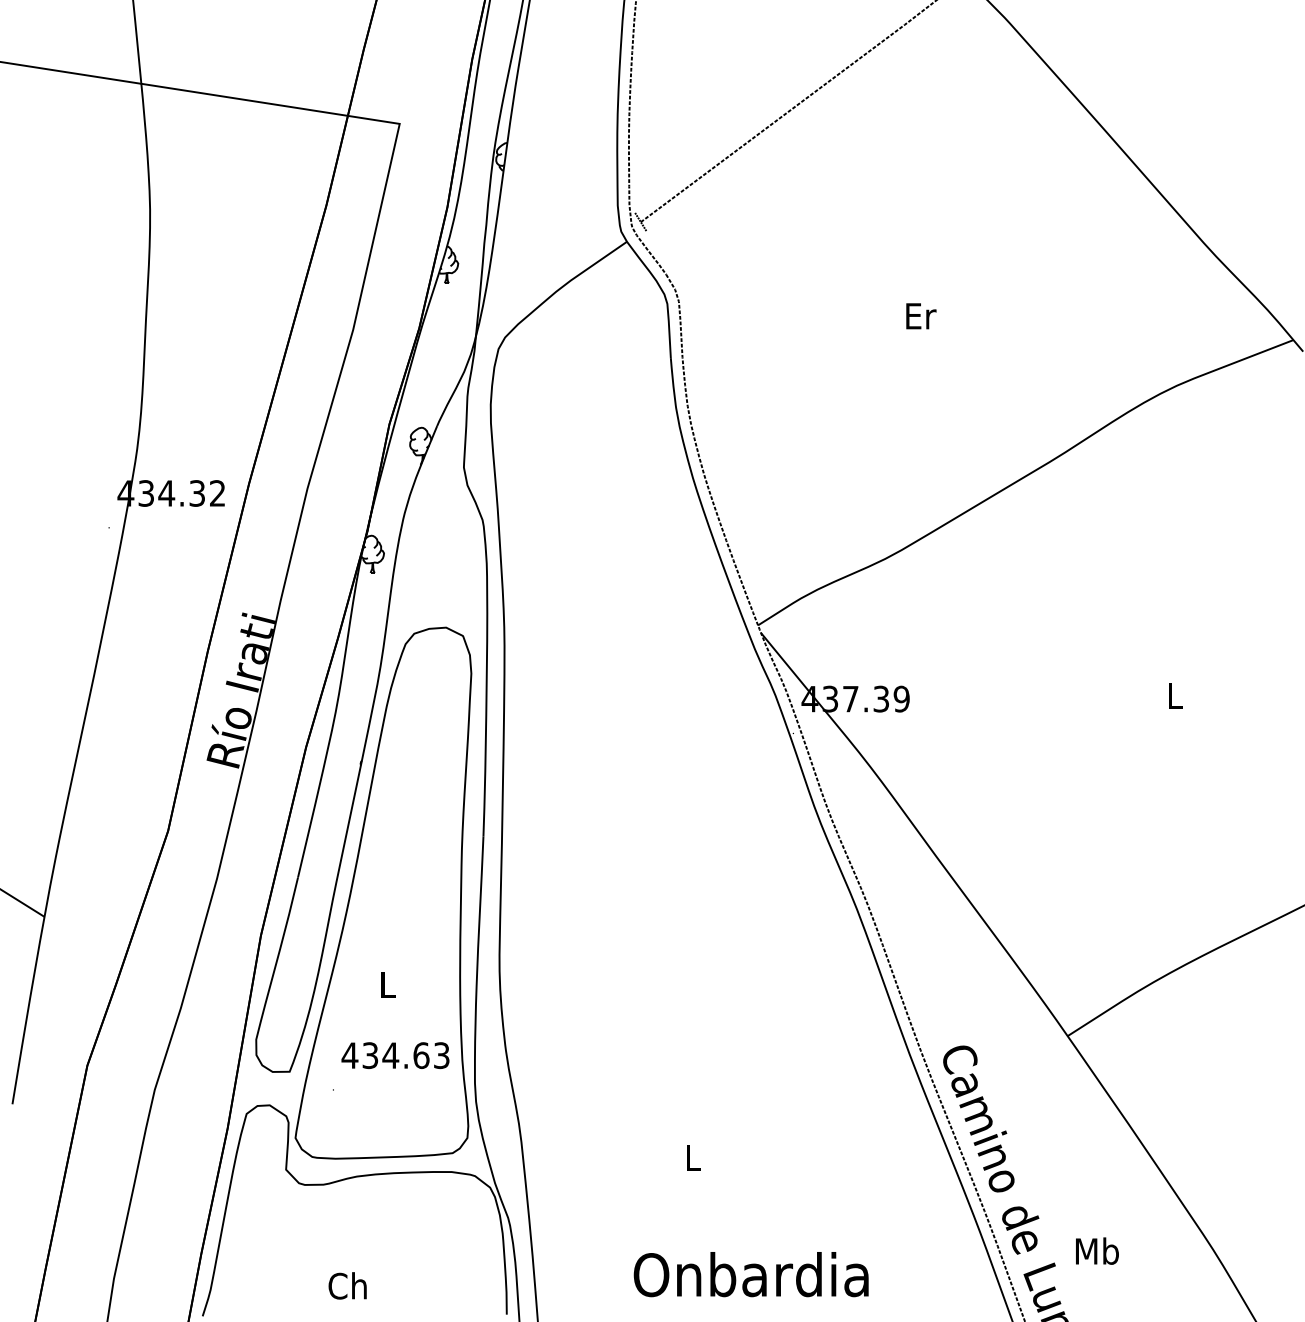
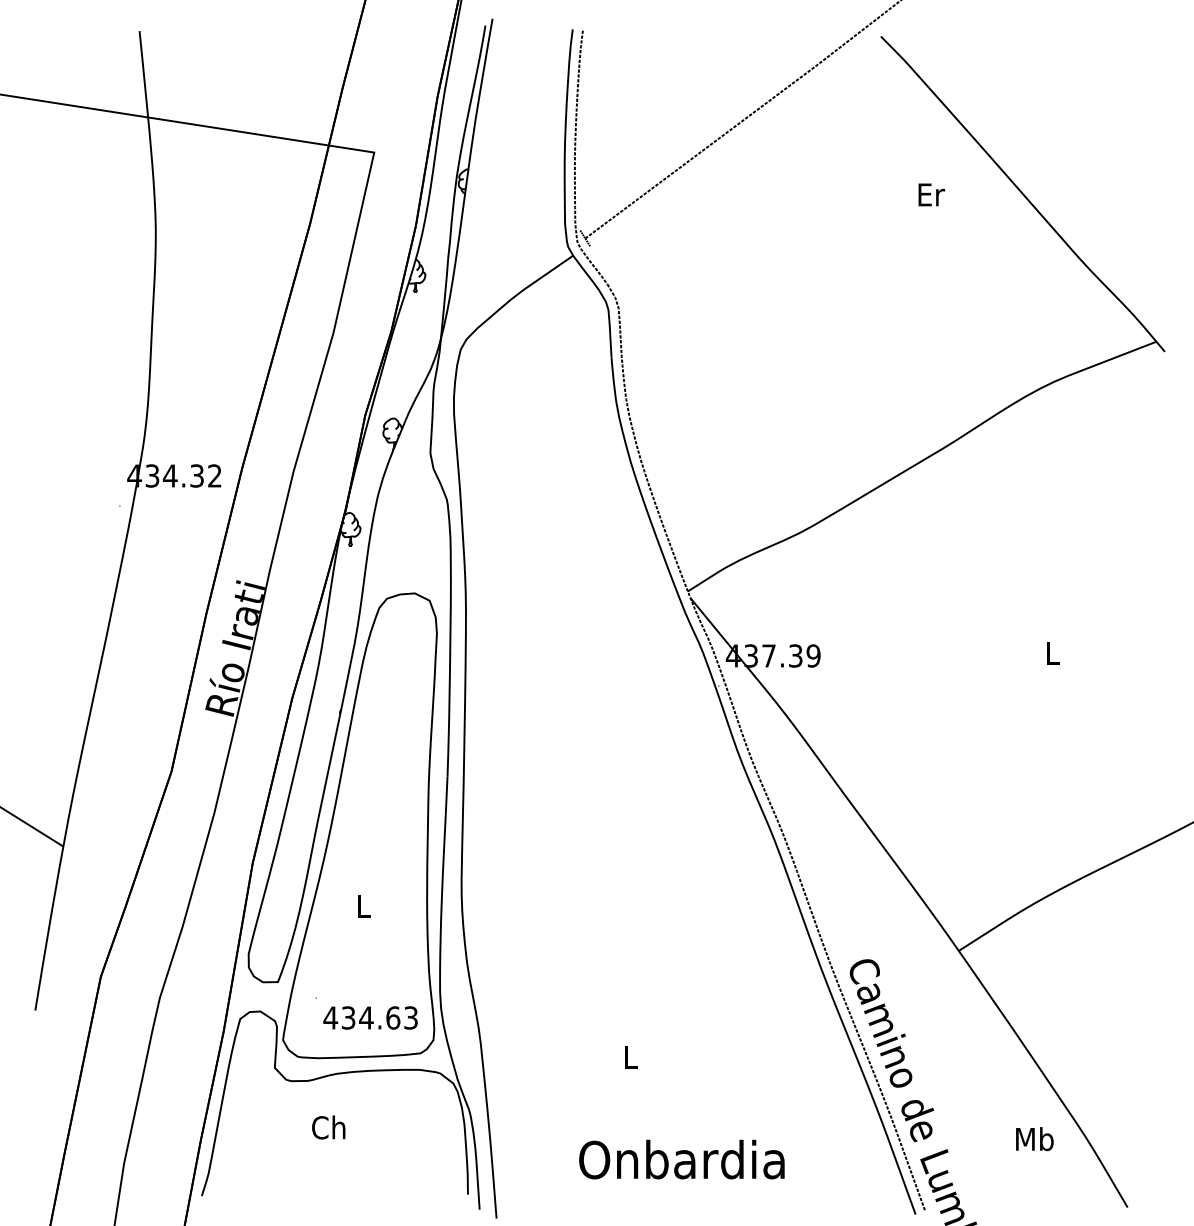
text: (921, 315) -> (931, 194), moved
text: (395, 1055) -> (370, 1017), moved
text: (1096, 1251) -> (1034, 1139), moved
text: (347, 1285) -> (328, 1127), moved

